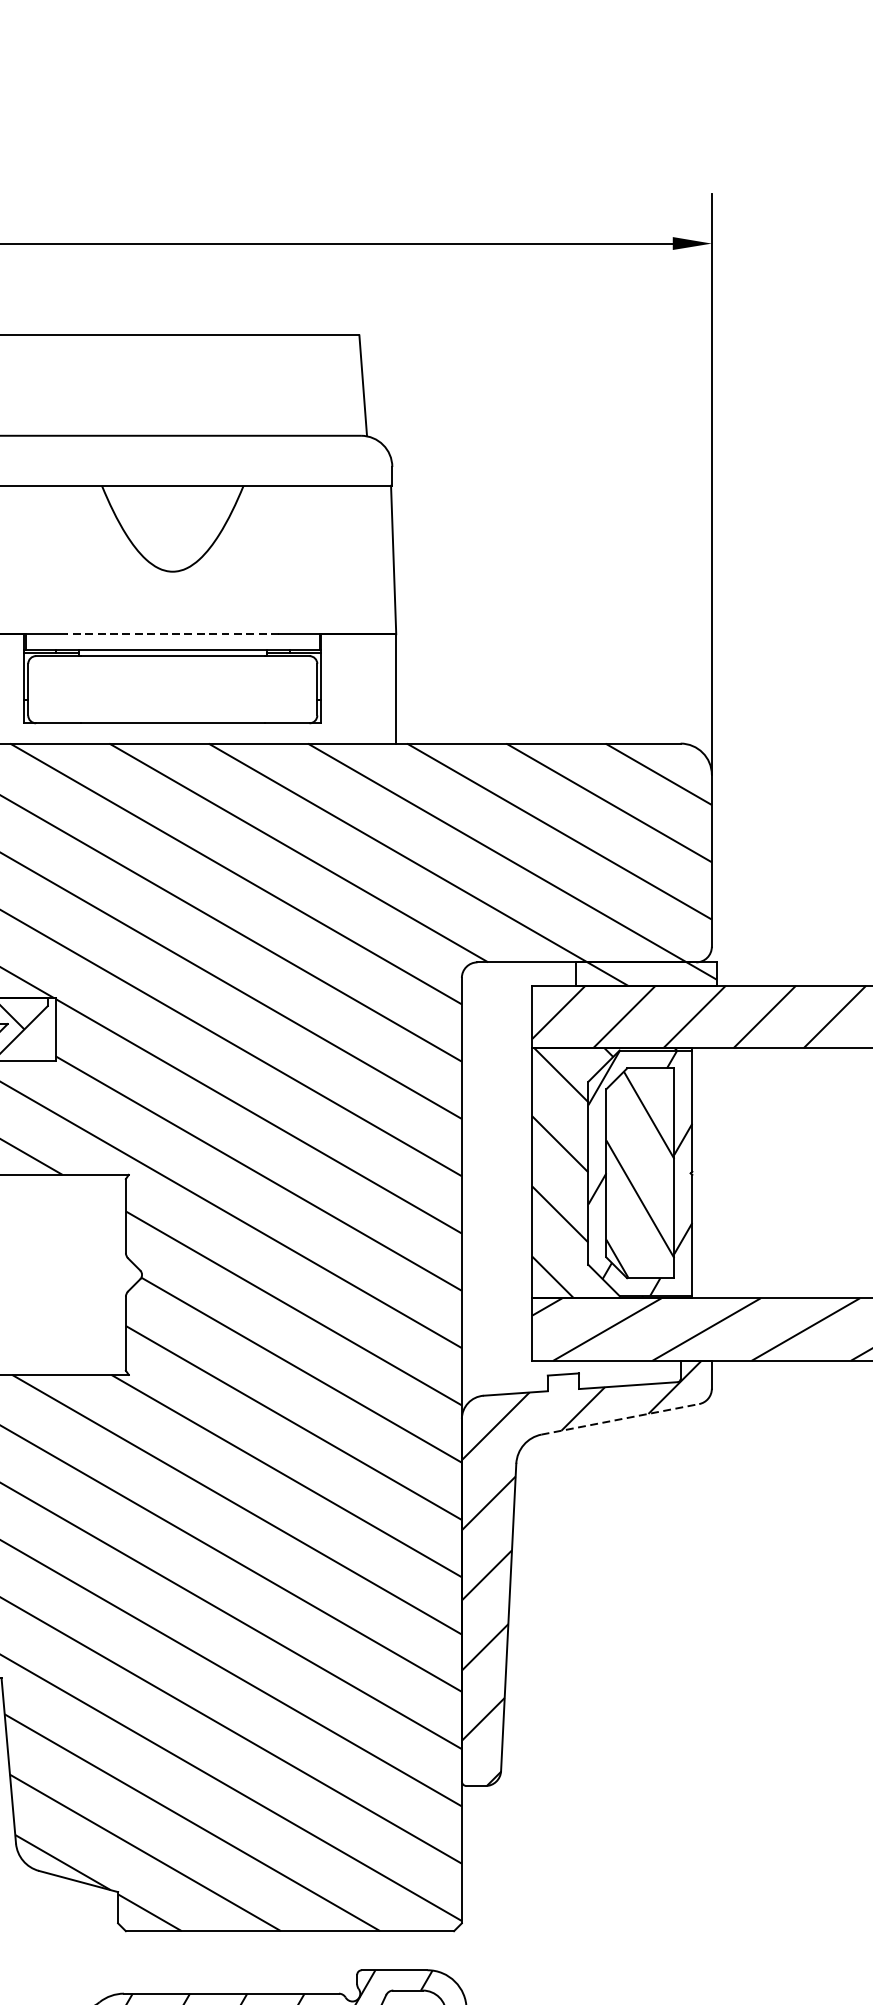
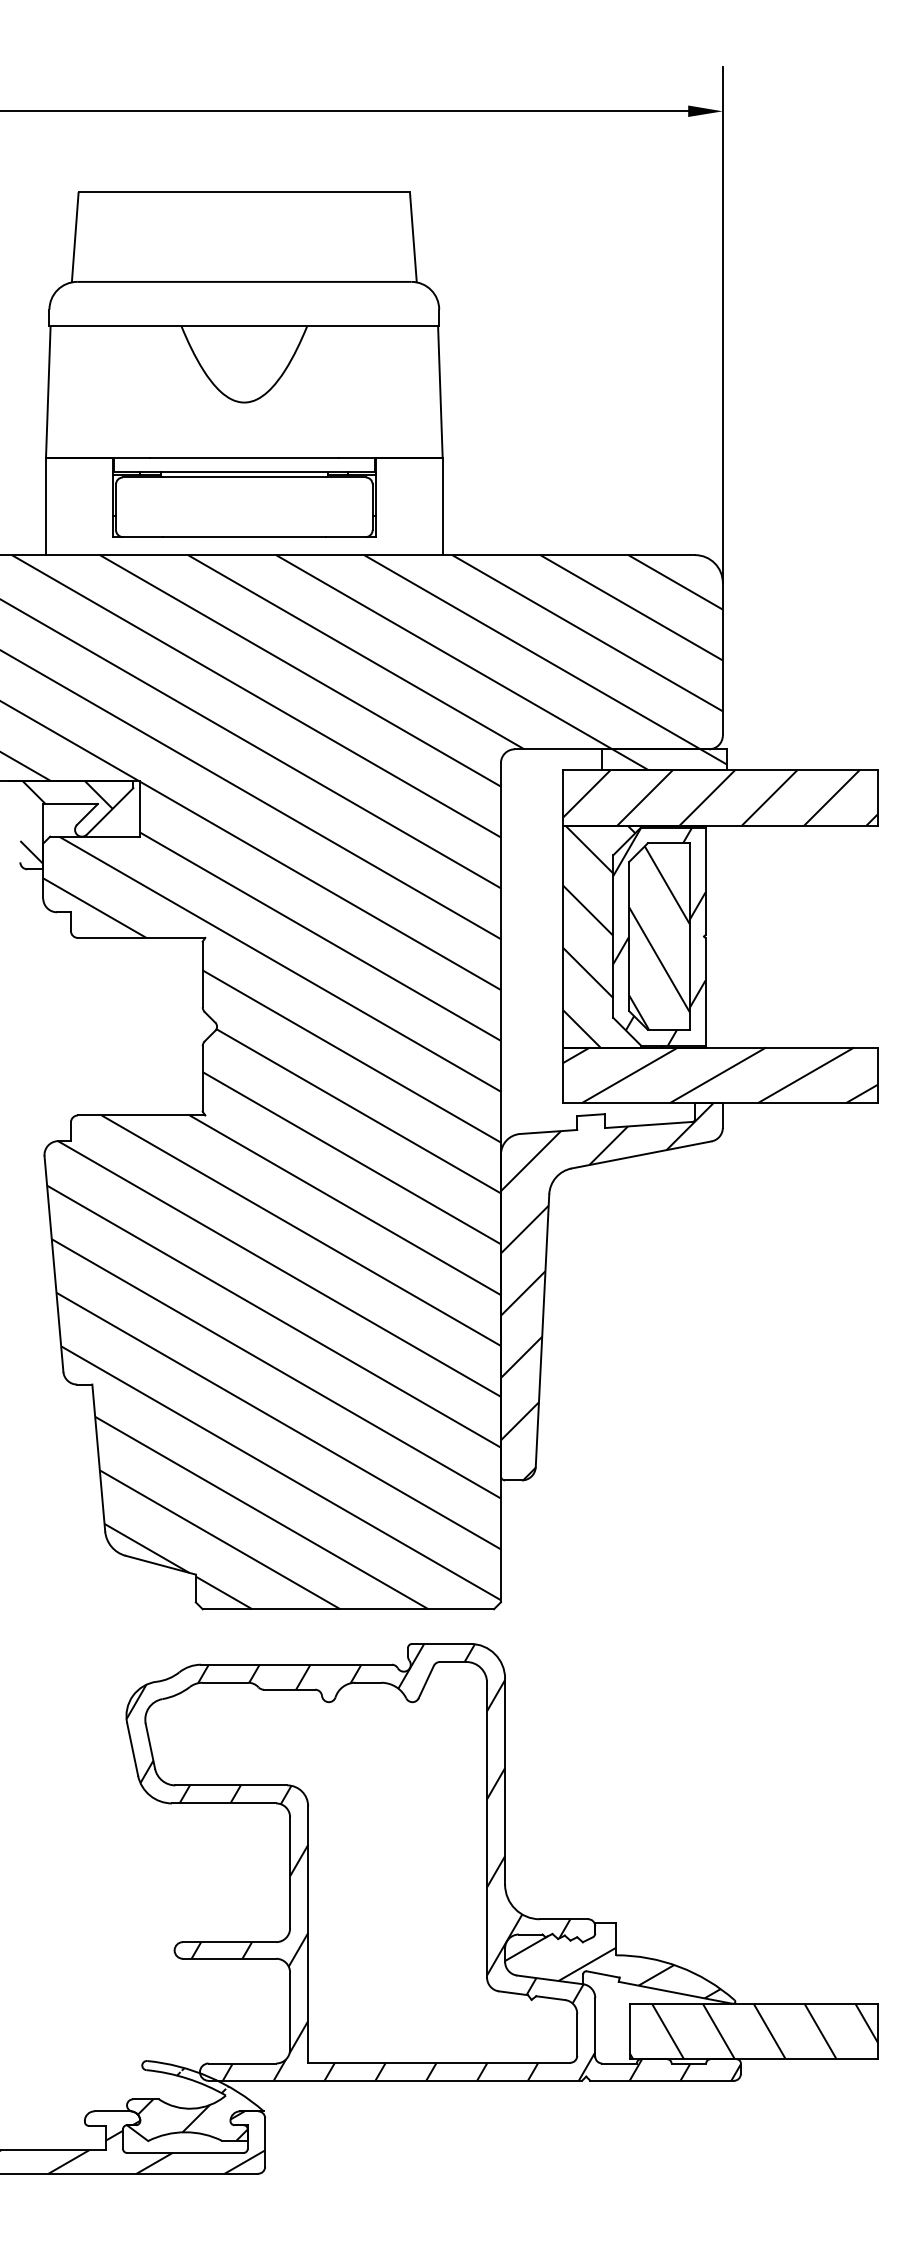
line: (171, 634) -> (243, 458), dashed -> solid
line: (621, 1418) -> (642, 1154), dashed -> solid

